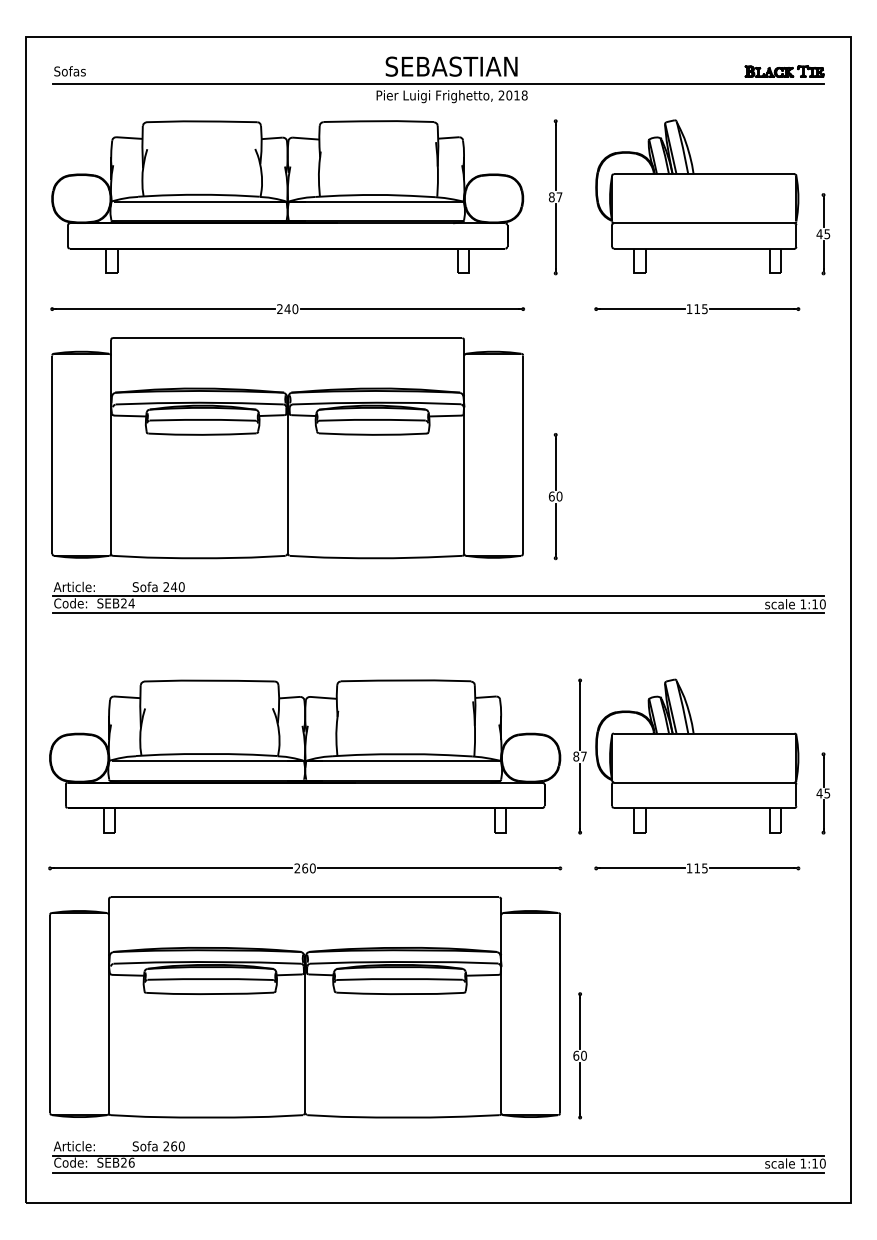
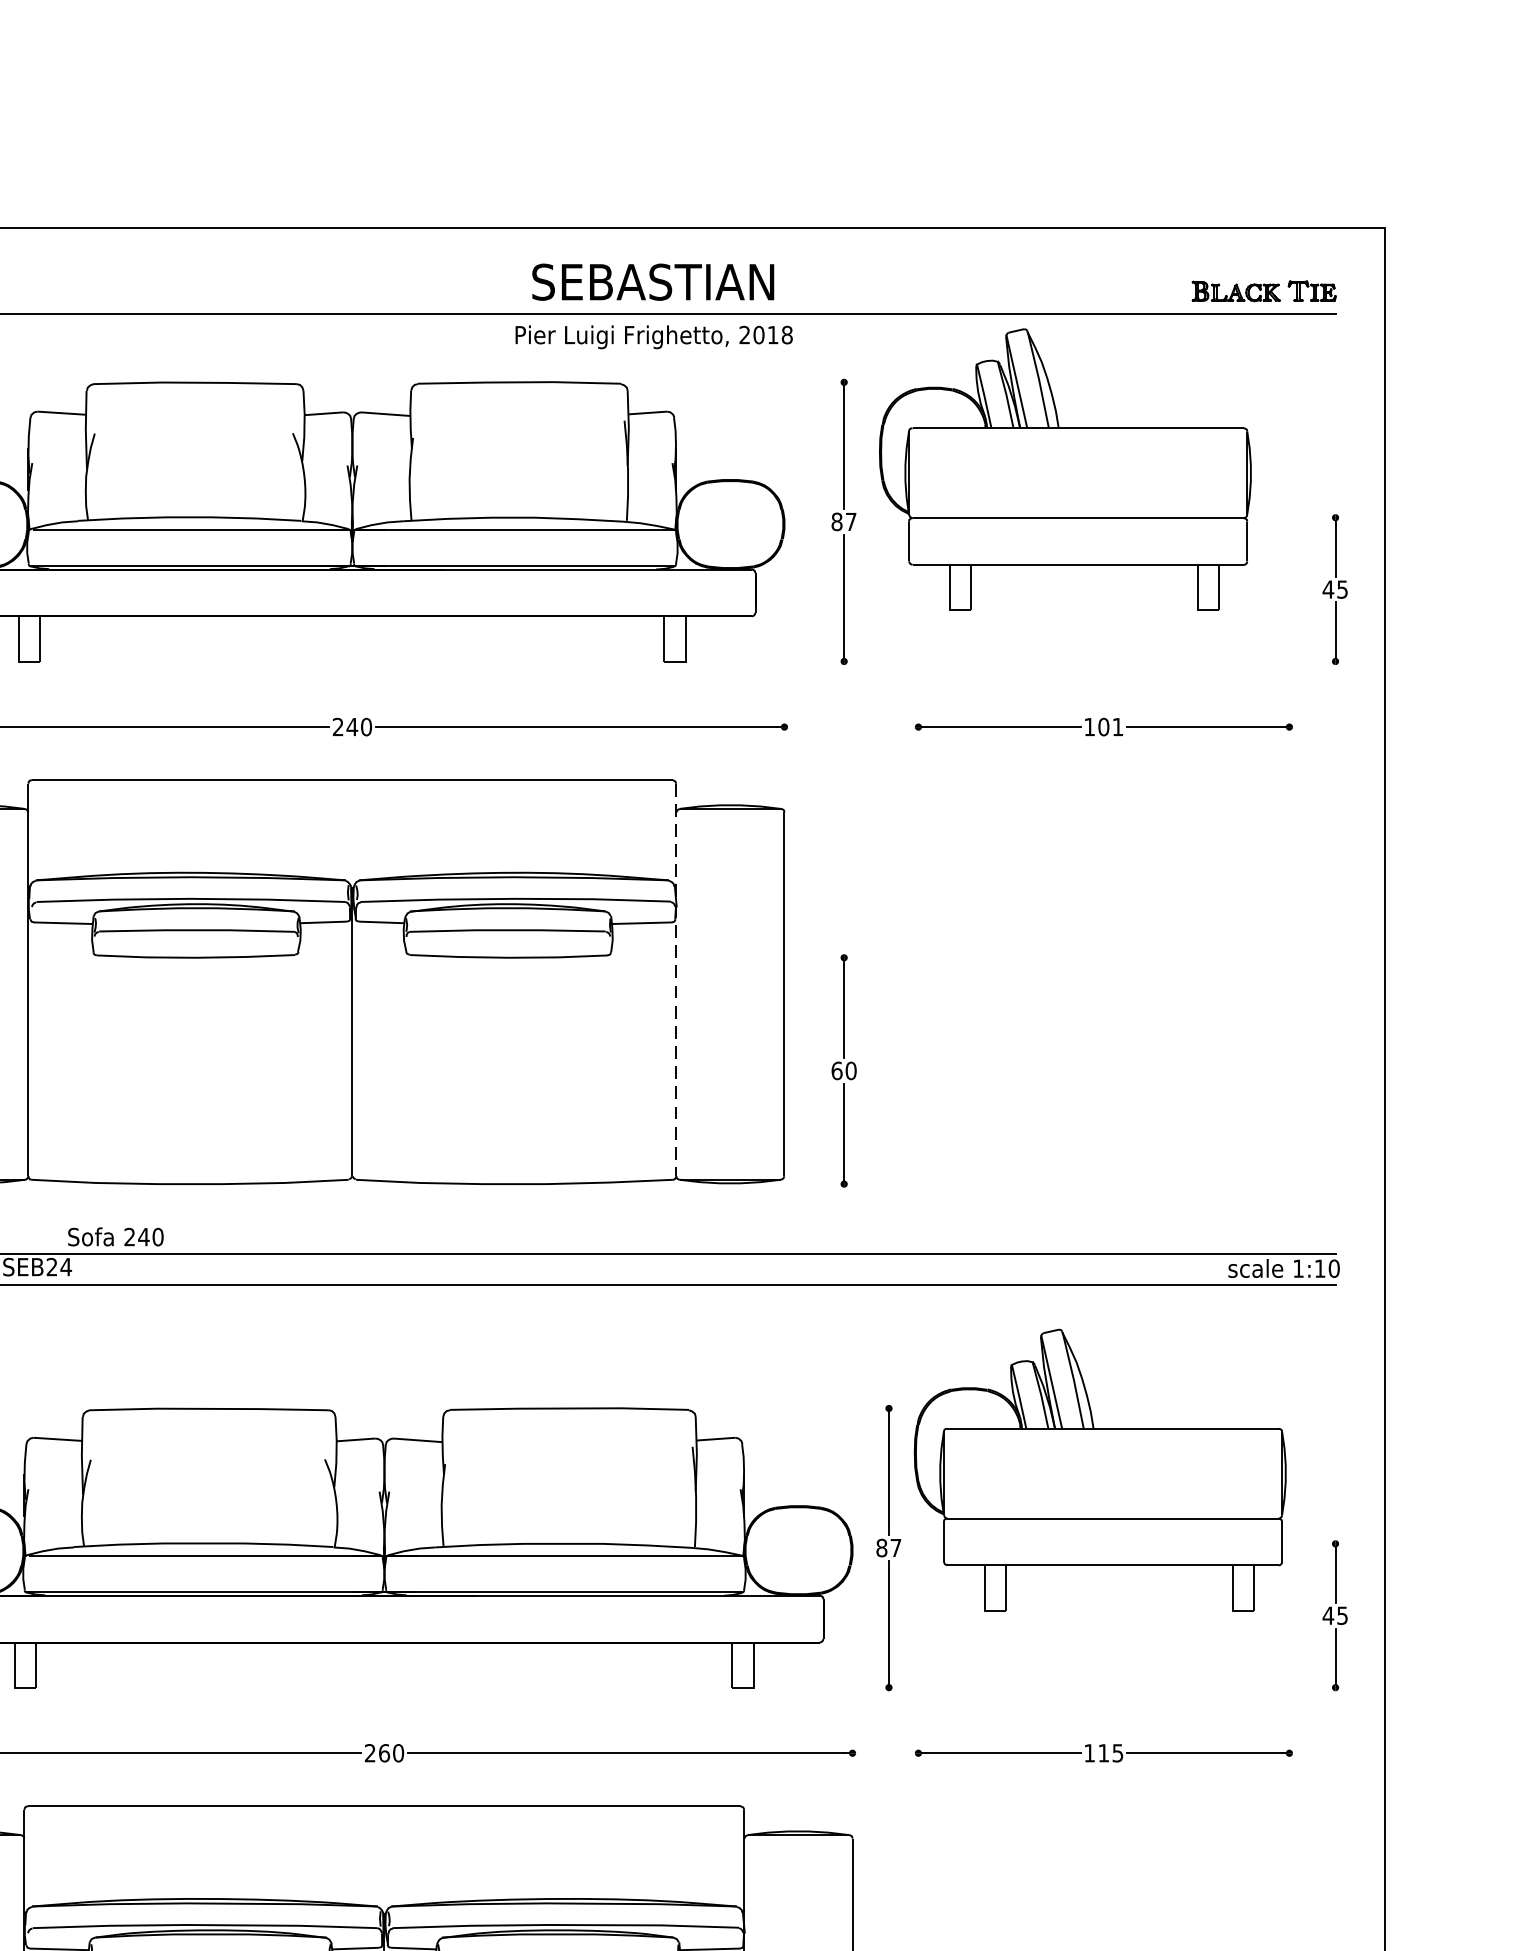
part: (697, 196) -> (1065, 469), moved
text: (700, 309) -> (1109, 727), 115 -> 101
line: (464, 446) -> (676, 979), solid -> dashed
part: (697, 755) -> (1100, 1469), moved

